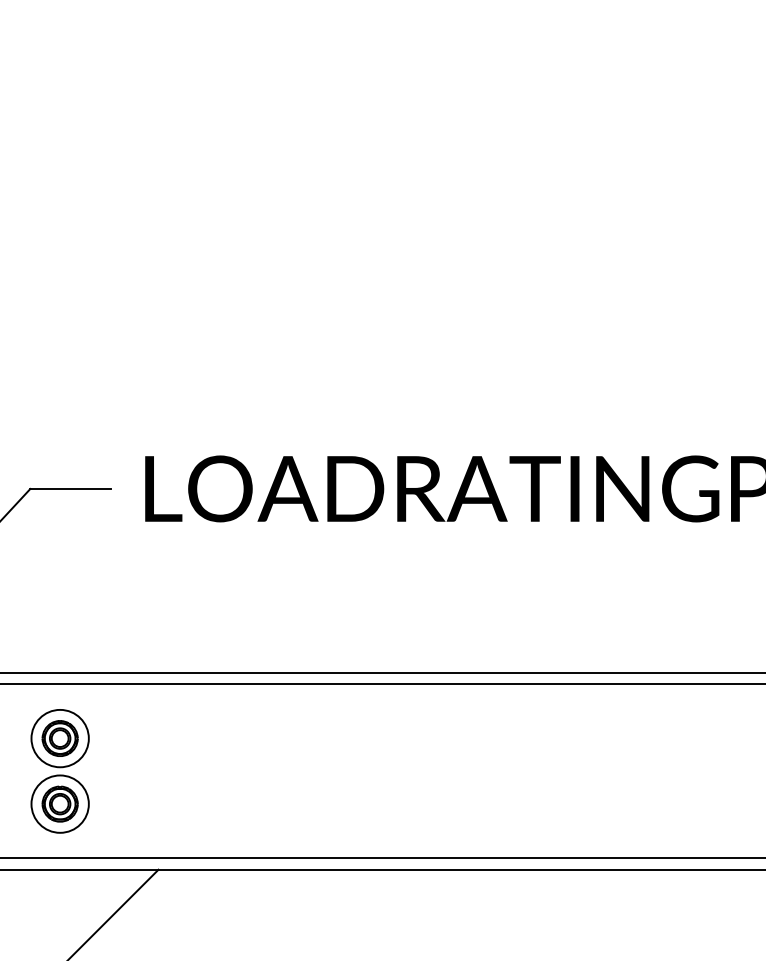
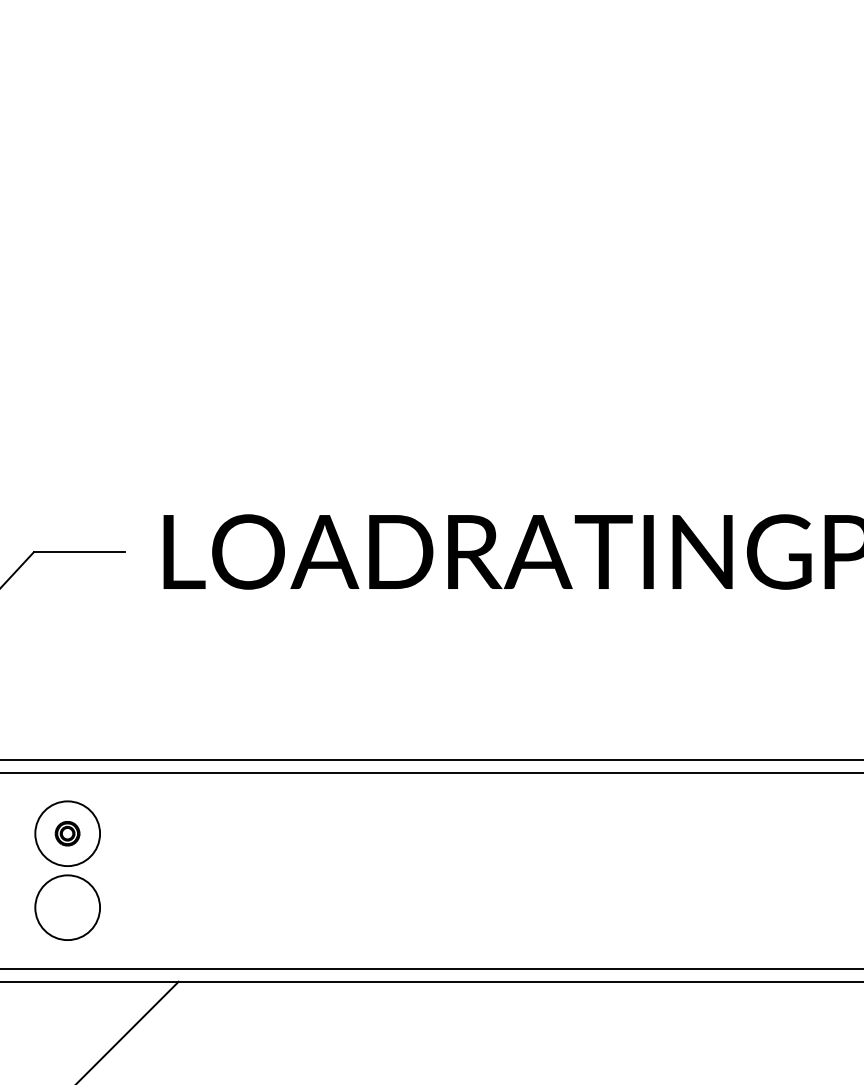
part: (59, 738) -> (66, 833), size x0.6
part: (59, 803) -> (66, 907), removed

